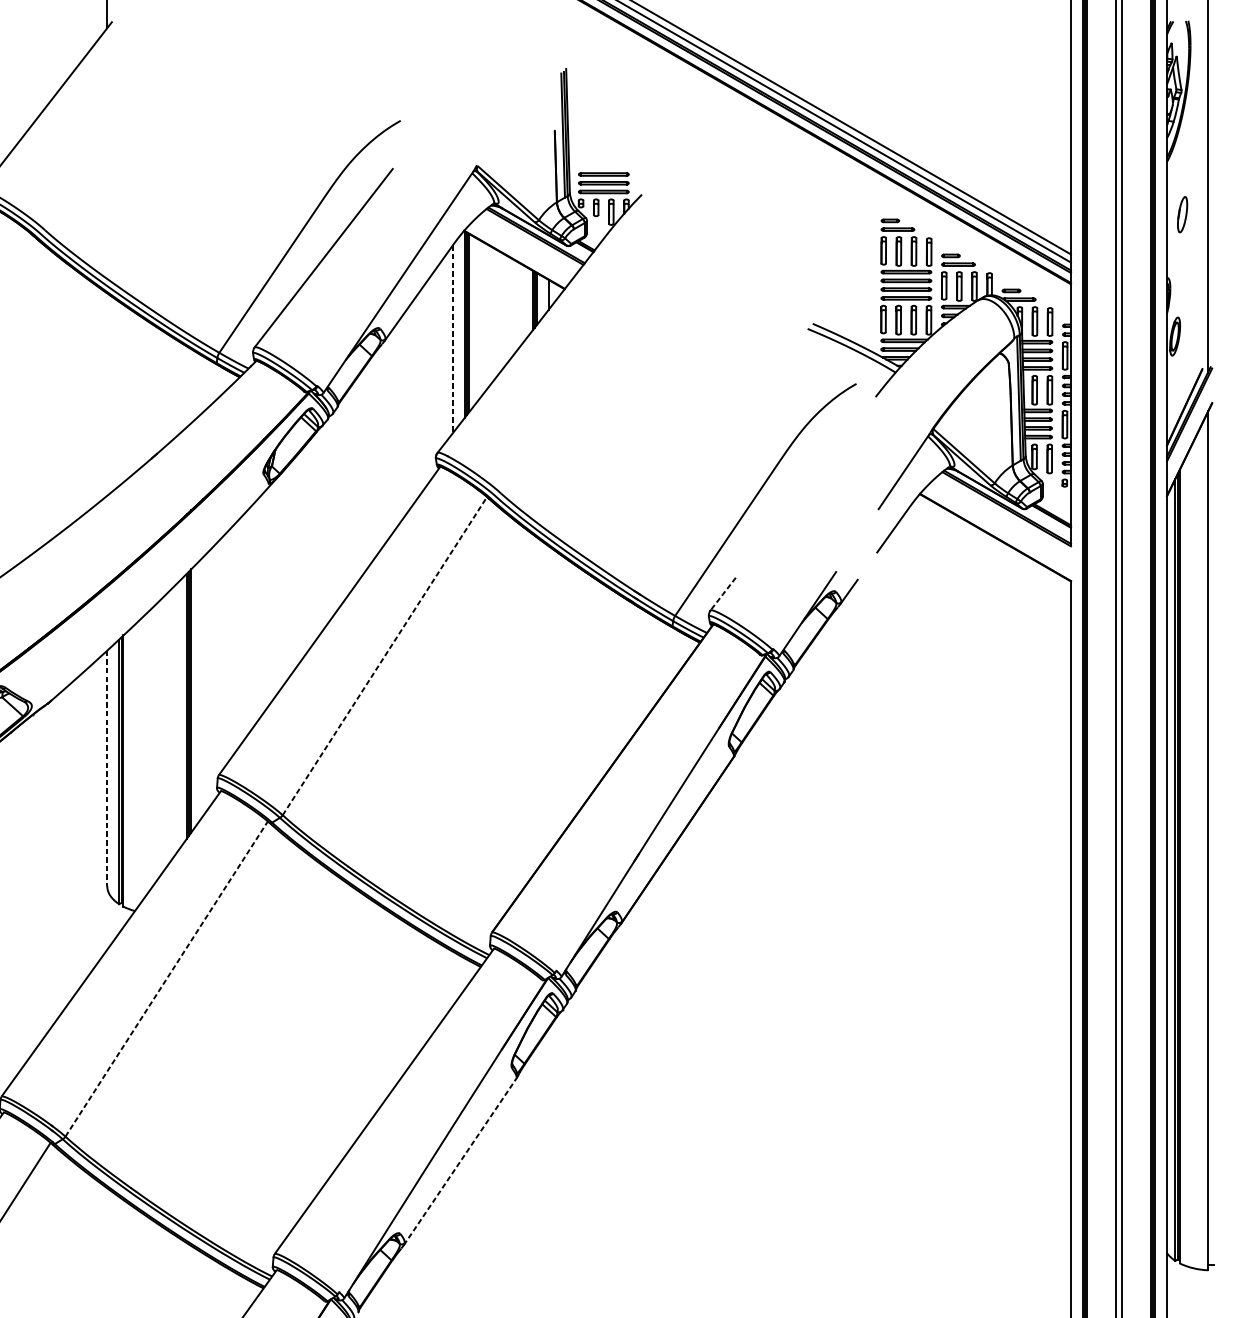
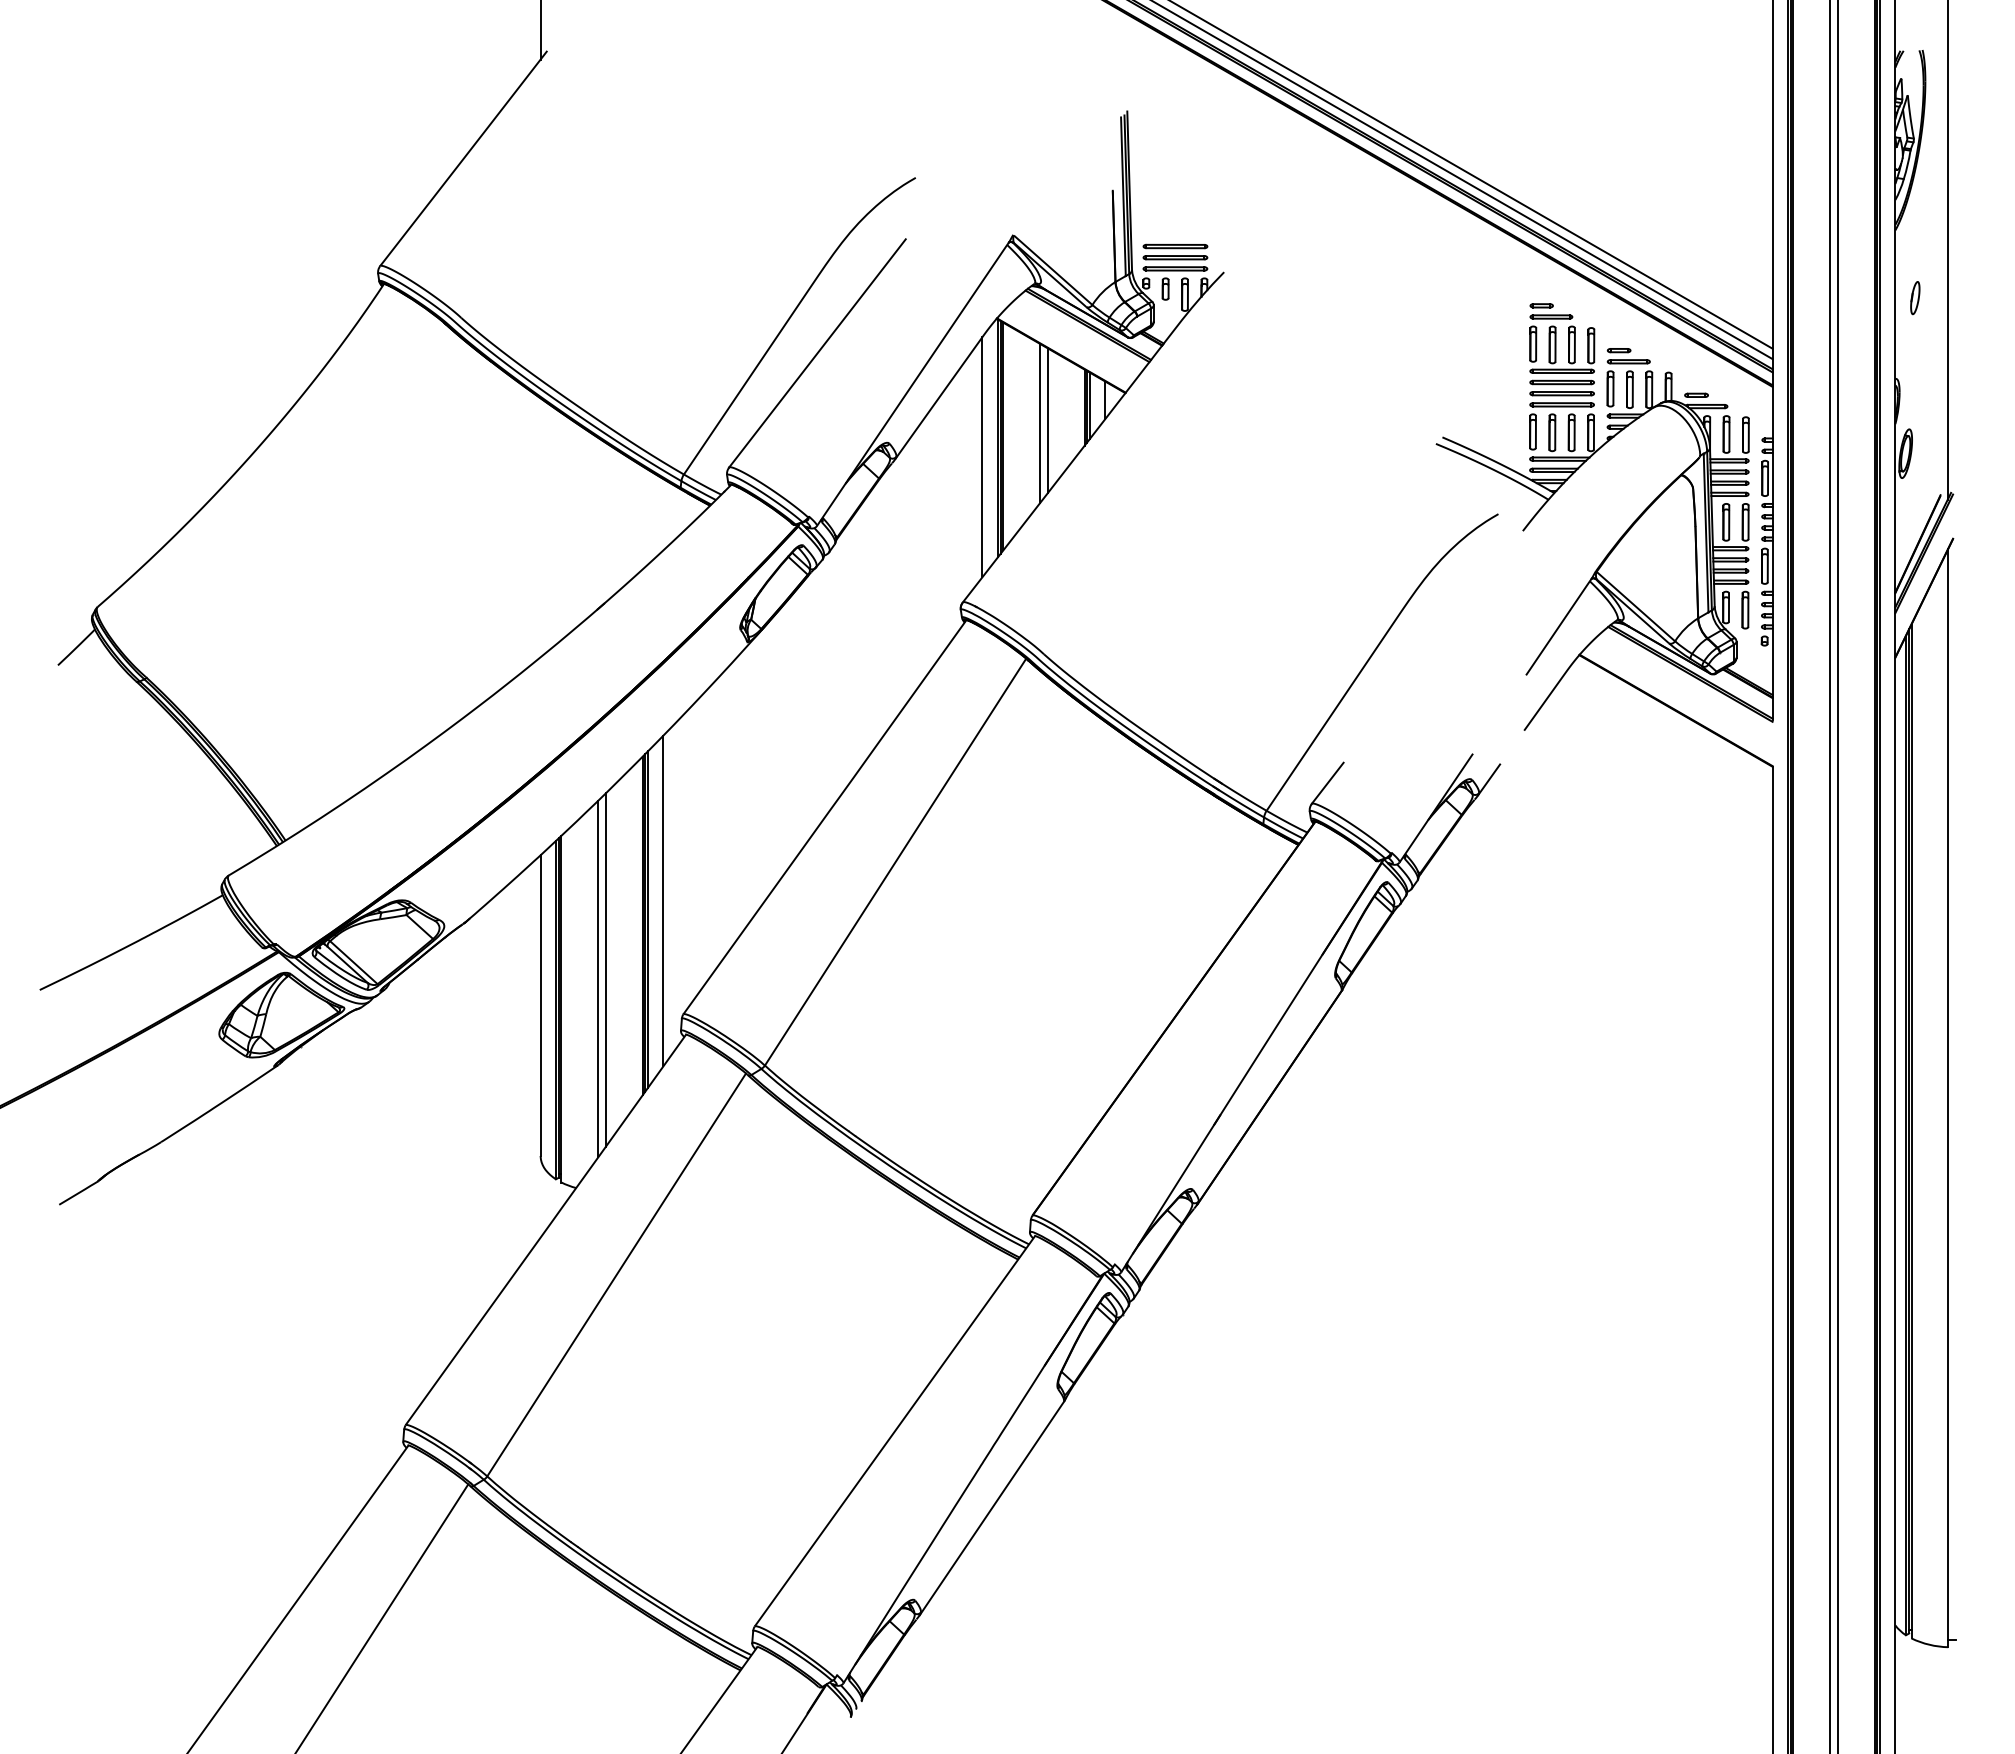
part: (1182, 215) -> (1915, 298), size x0.71
line: (503, 310) -> (1047, 420), added
line: (498, 312) -> (1040, 423), added
line: (452, 339) -> (982, 457), dashed -> solid
line: (722, 594) -> (1327, 783), dashed -> solid
line: (384, 656) -> (895, 862), dashed -> solid
line: (203, 686) -> (663, 900), added
line: (157, 740) -> (605, 969), added
line: (152, 747) -> (598, 978), added
line: (107, 769) -> (540, 1006), dashed -> solid
line: (166, 978) -> (616, 1274), dashed -> solid
line: (460, 1160) -> (992, 1507), dashed -> solid

